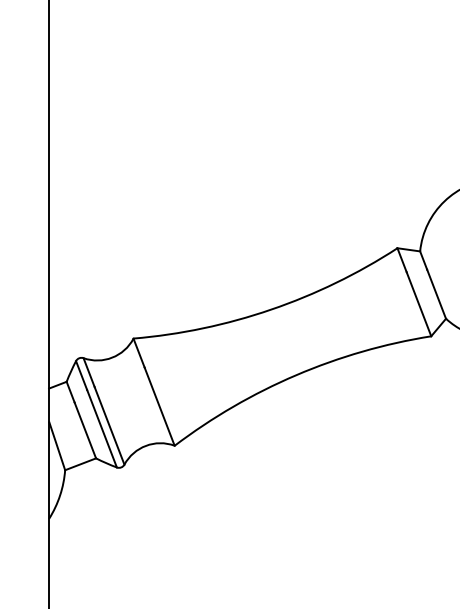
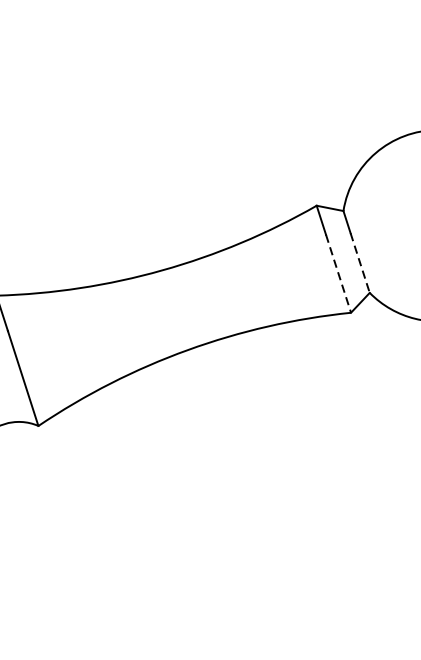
line: (436, 294) -> (360, 263), solid -> dashed
line: (419, 304) -> (339, 274), solid -> dashed

